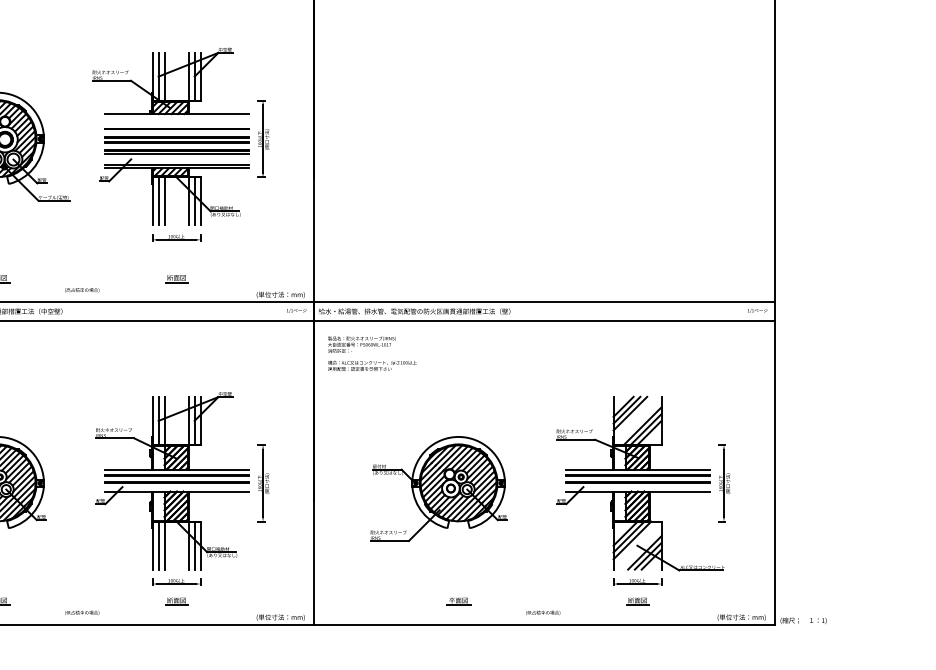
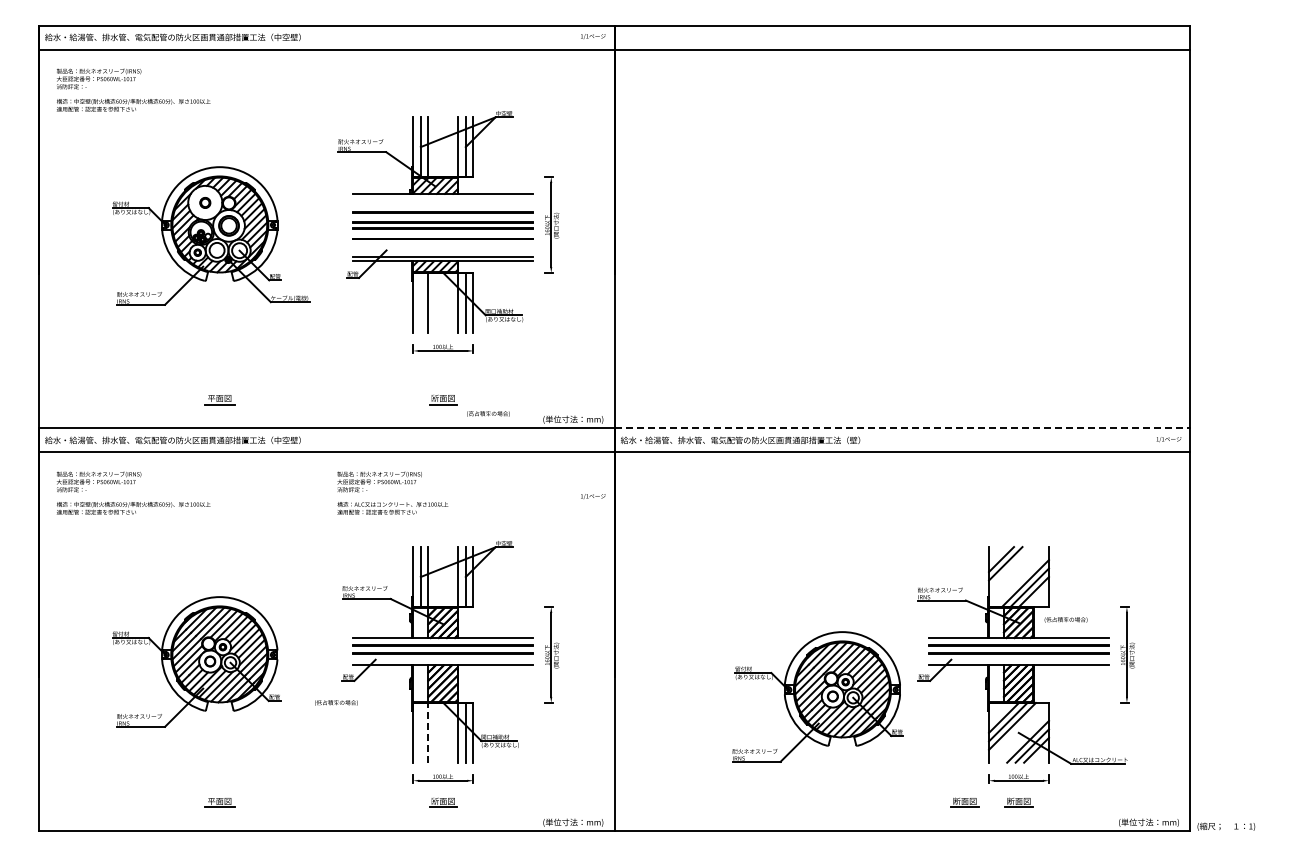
line: (176, 153) -> (443, 243), removed
line: (158, 201) -> (420, 302), removed
text: (82, 289) -> (488, 413), moved
line: (544, 301) -> (902, 428), solid -> dashed
text: (296, 310) -> (593, 496), moved
text: (372, 353) -> (392, 492), moved
line: (630, 414) -> (1010, 568), removed
part: (438, 488) -> (817, 696), moved
line: (158, 545) -> (420, 732), removed
line: (164, 545) -> (428, 732), solid -> dashed
part: (458, 601) -> (795, 802), removed
part: (593, 601) -> (964, 802), added
text: (82, 612) -> (336, 702), moved
text: (542, 612) -> (1065, 619), moved

